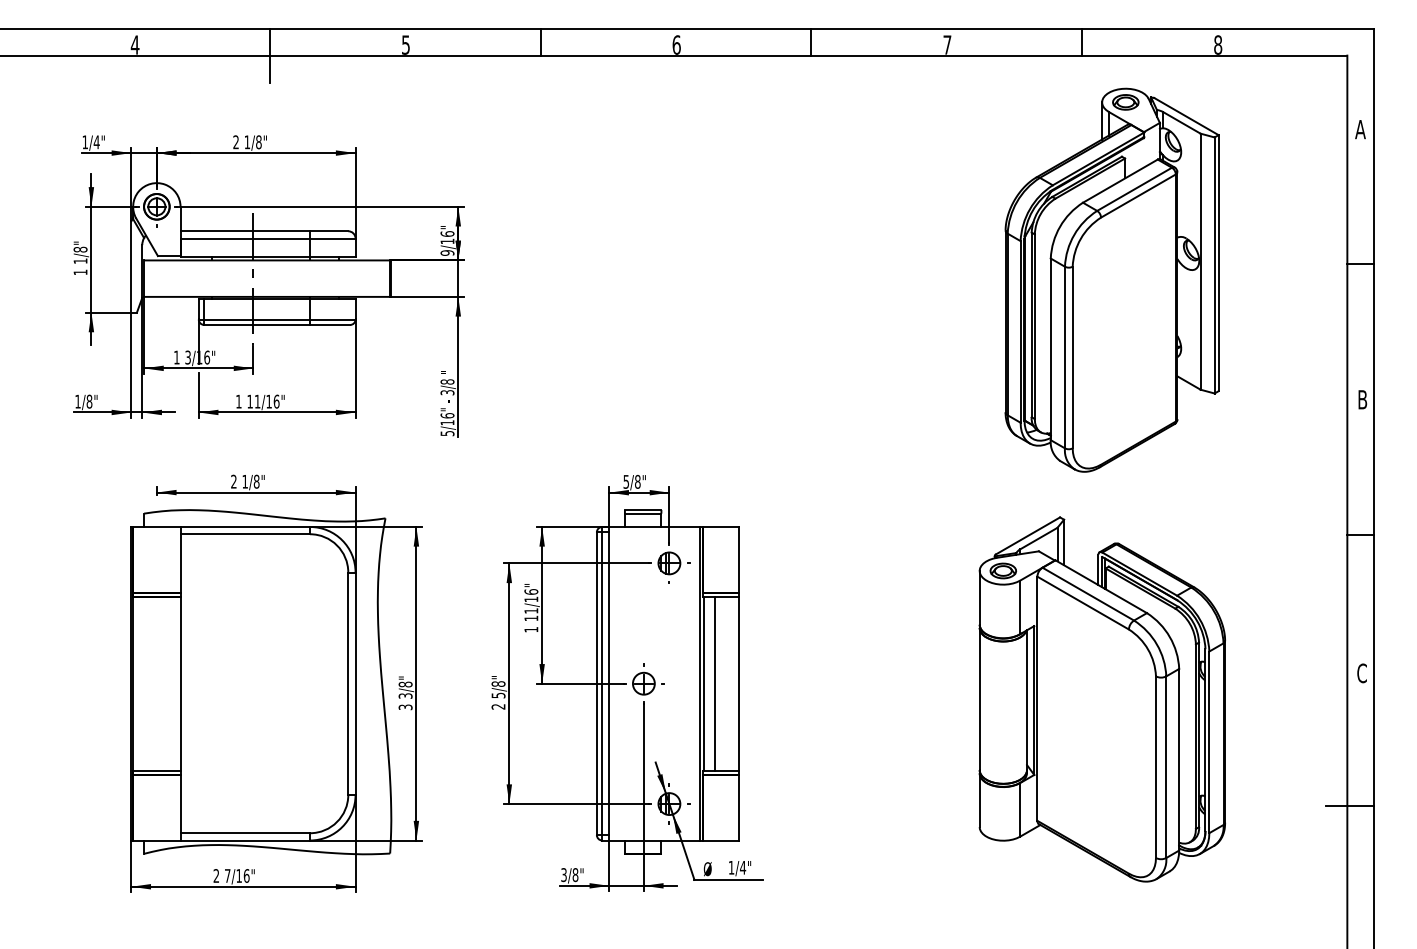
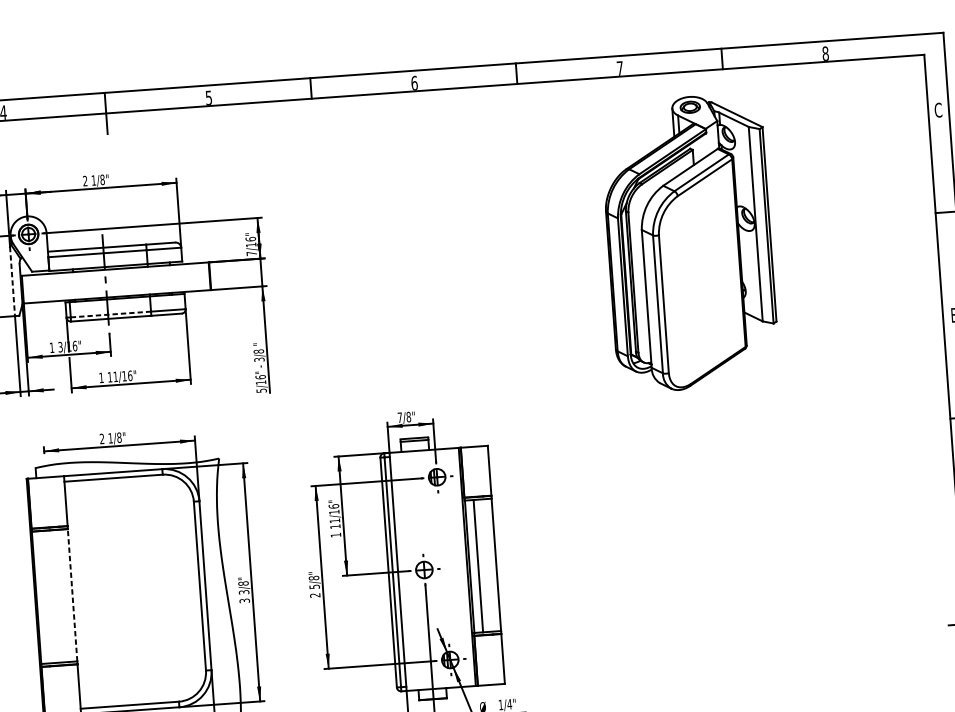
text: (1360, 129) -> (938, 110), A -> C
text: (447, 252) -> (251, 253), 9/16" -> 7/16"
line: (131, 267) -> (12, 281), solid -> dashed
part: (1111, 279) -> (689, 242), moved
line: (257, 319) -> (111, 314), solid -> dashed
text: (626, 481) -> (400, 417), 5/8" -> 7/8"
line: (180, 683) -> (72, 595), solid -> dashed
part: (1101, 699) -> (772, 557), removed

